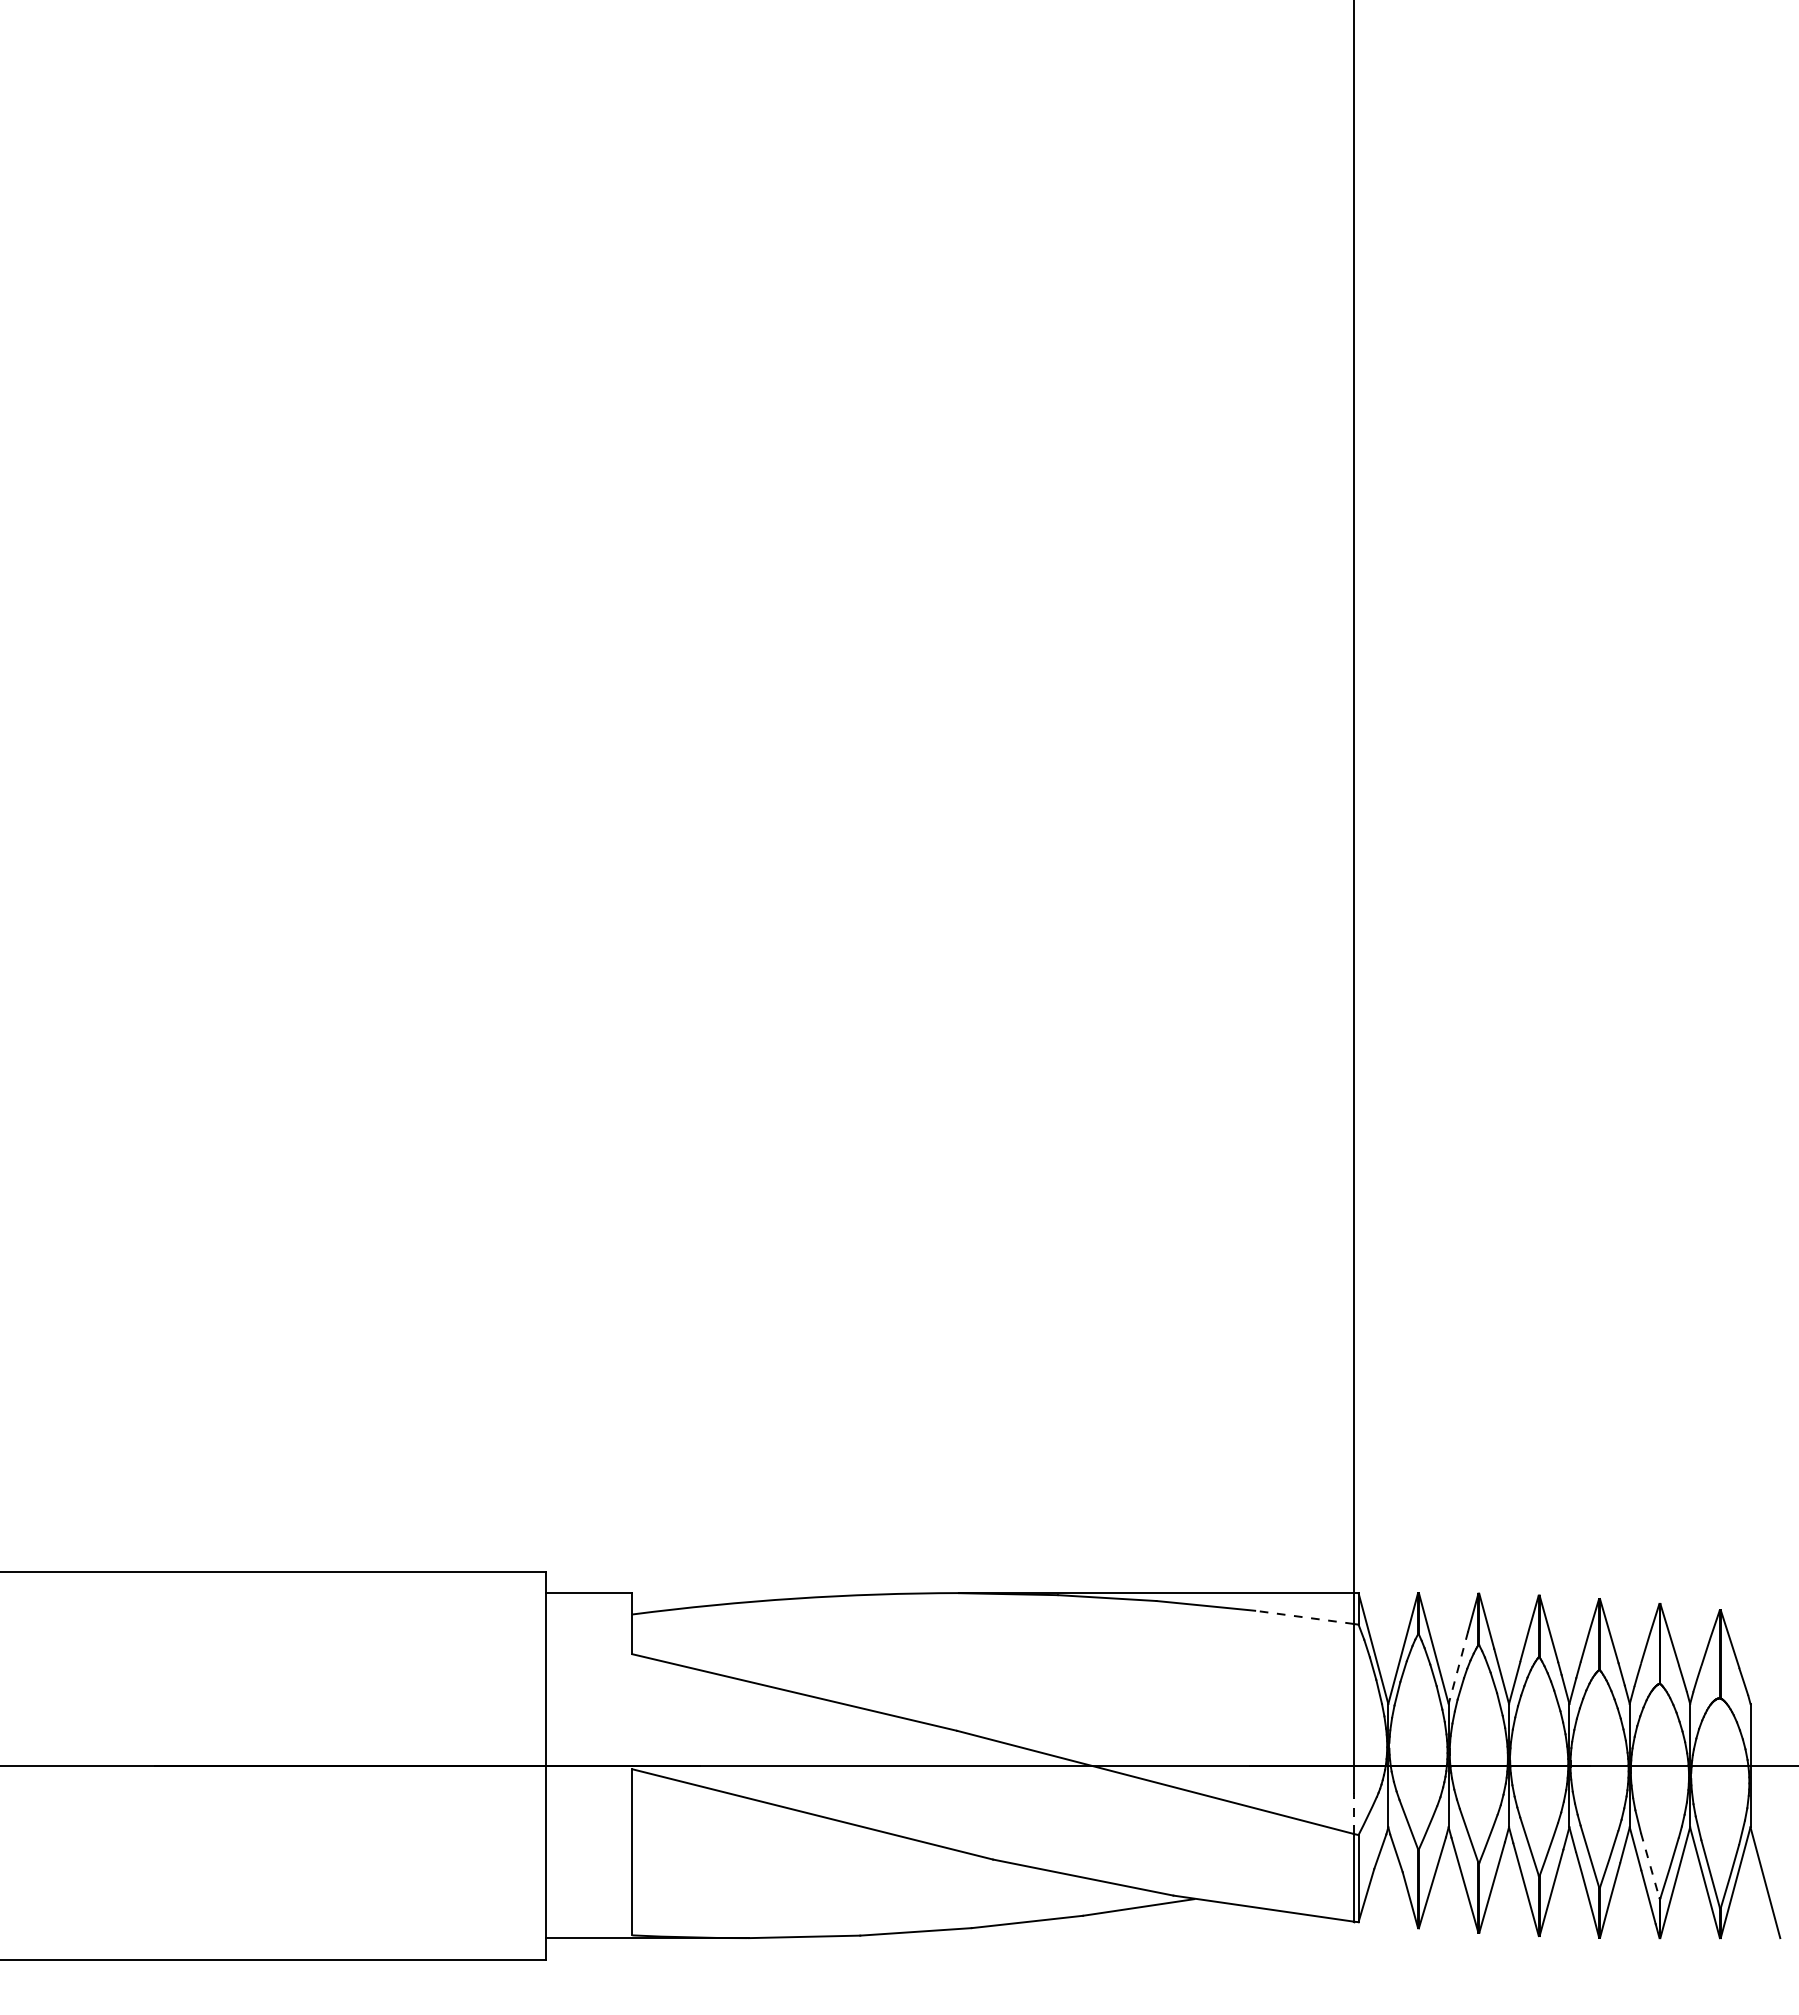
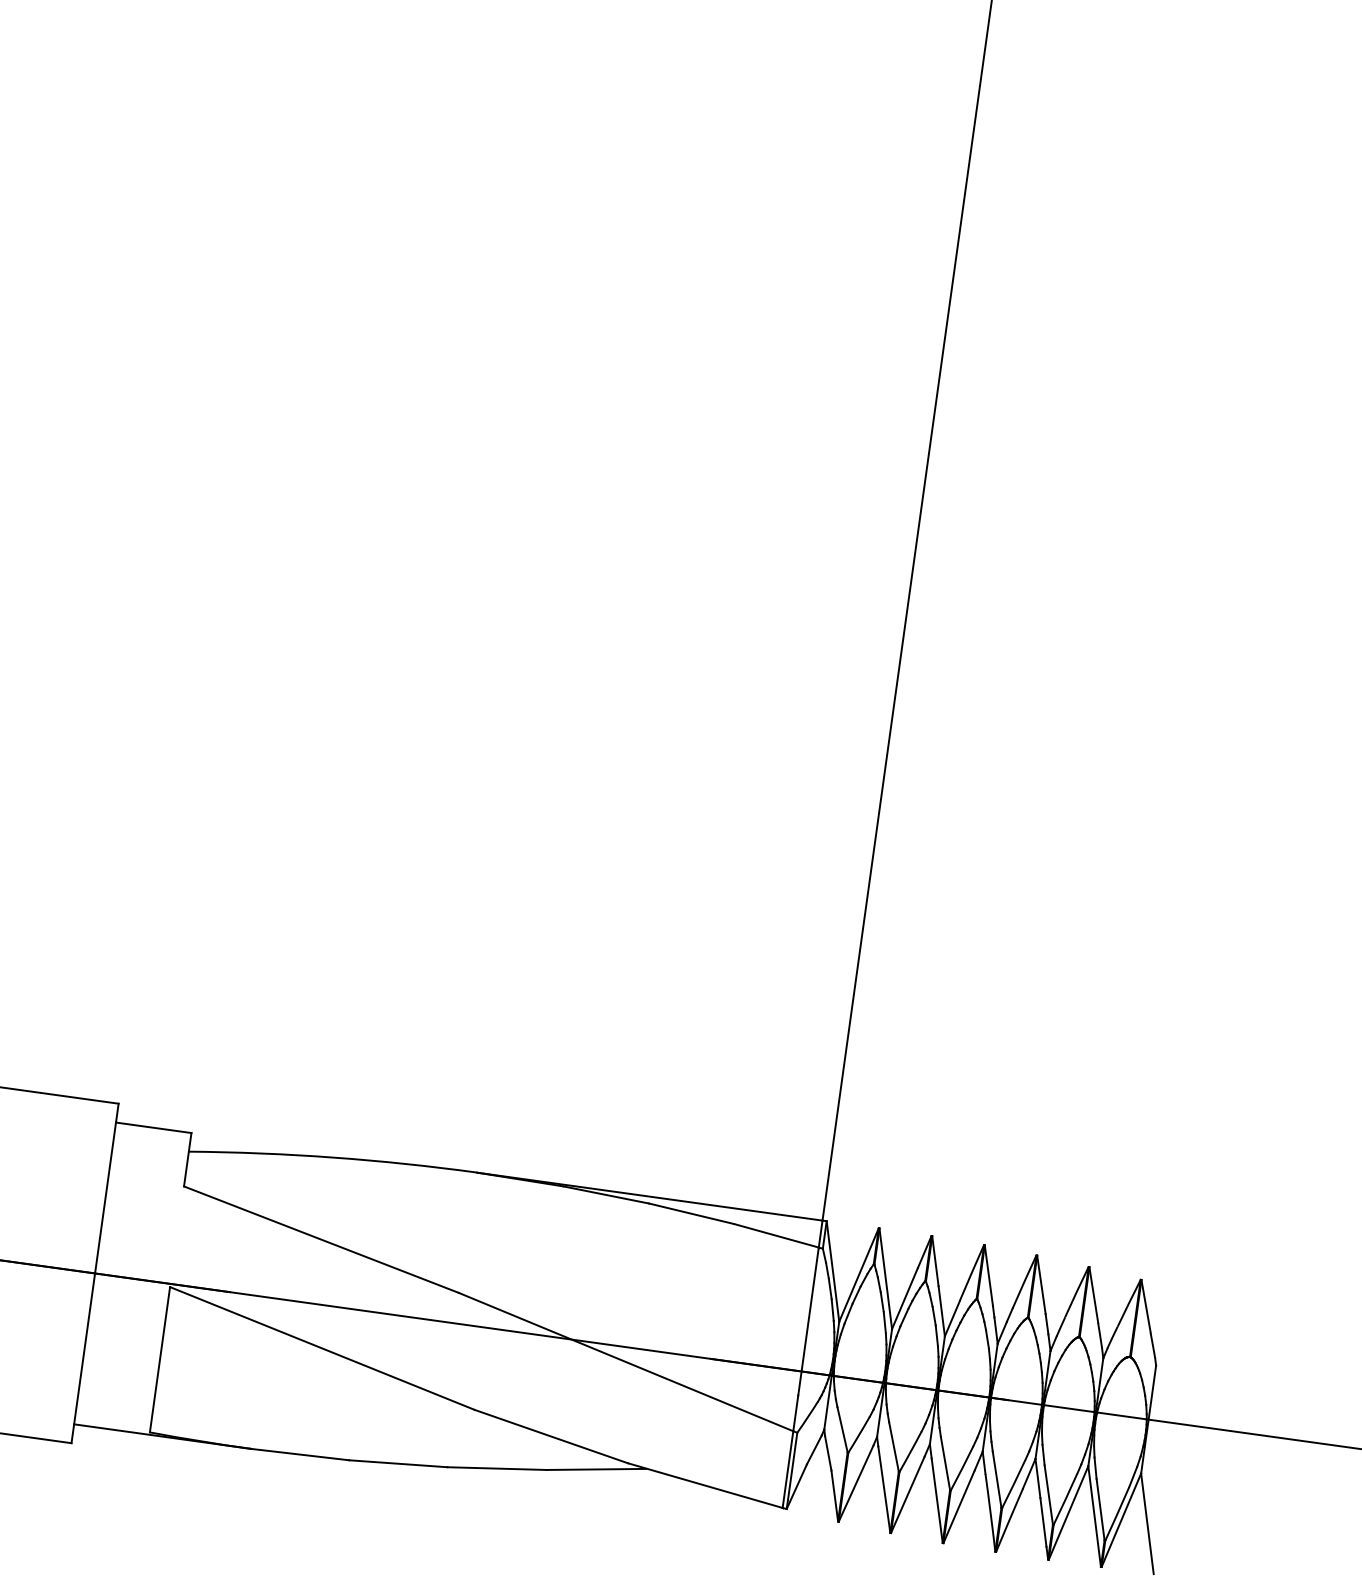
line: (1304, 1617) -> (776, 1235), dashed -> solid
line: (1458, 1667) -> (905, 1298), dashed -> solid
line: (1353, 1813) -> (795, 1413), dashed -> solid
line: (1650, 1865) -> (1049, 1494), dashed -> solid

